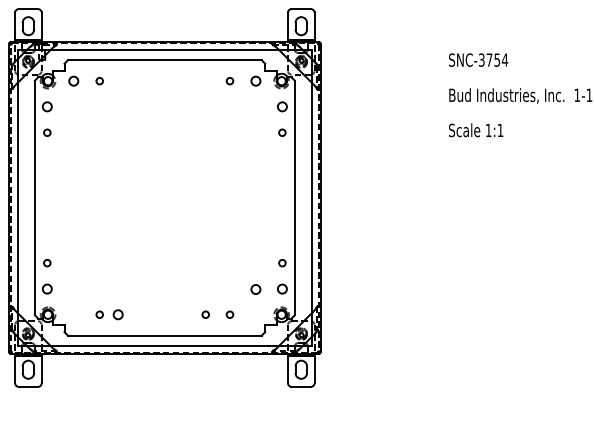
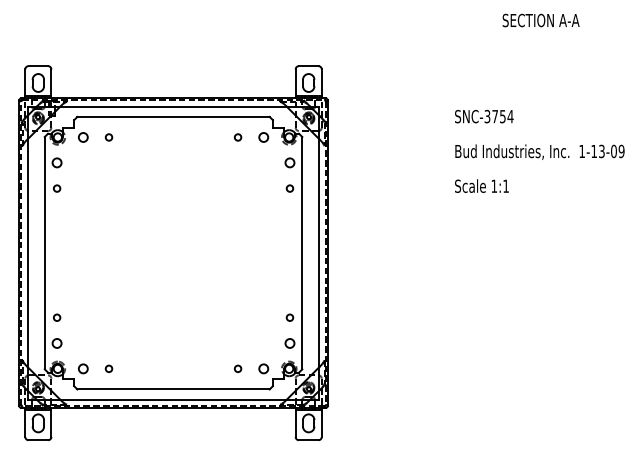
circle: (255, 289) -> (263, 368), moved
circle: (118, 314) -> (83, 368), moved
circle: (205, 314) -> (213, 368), removed

